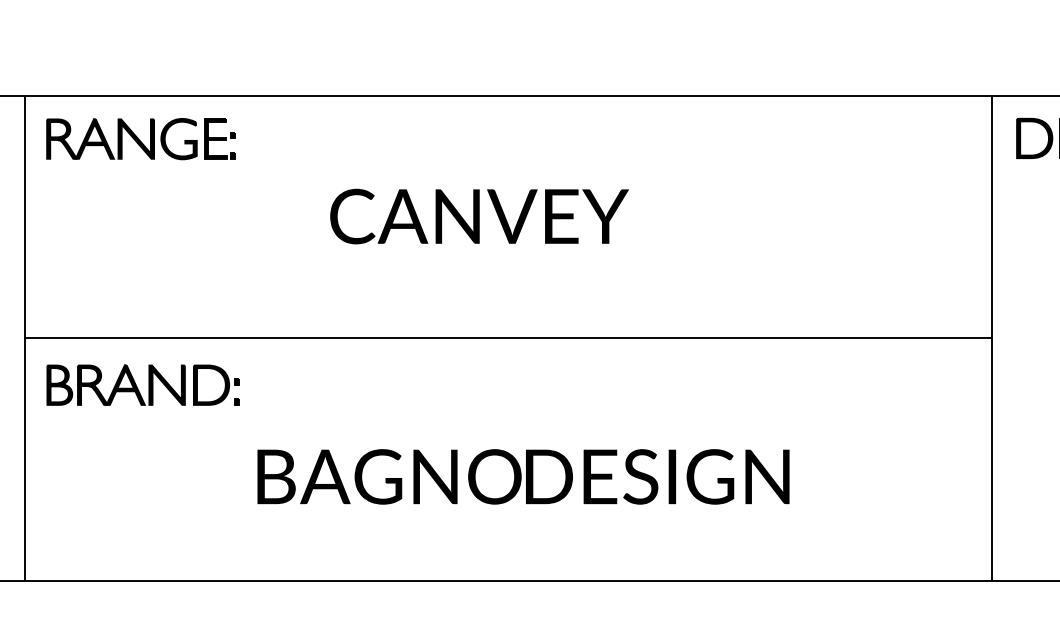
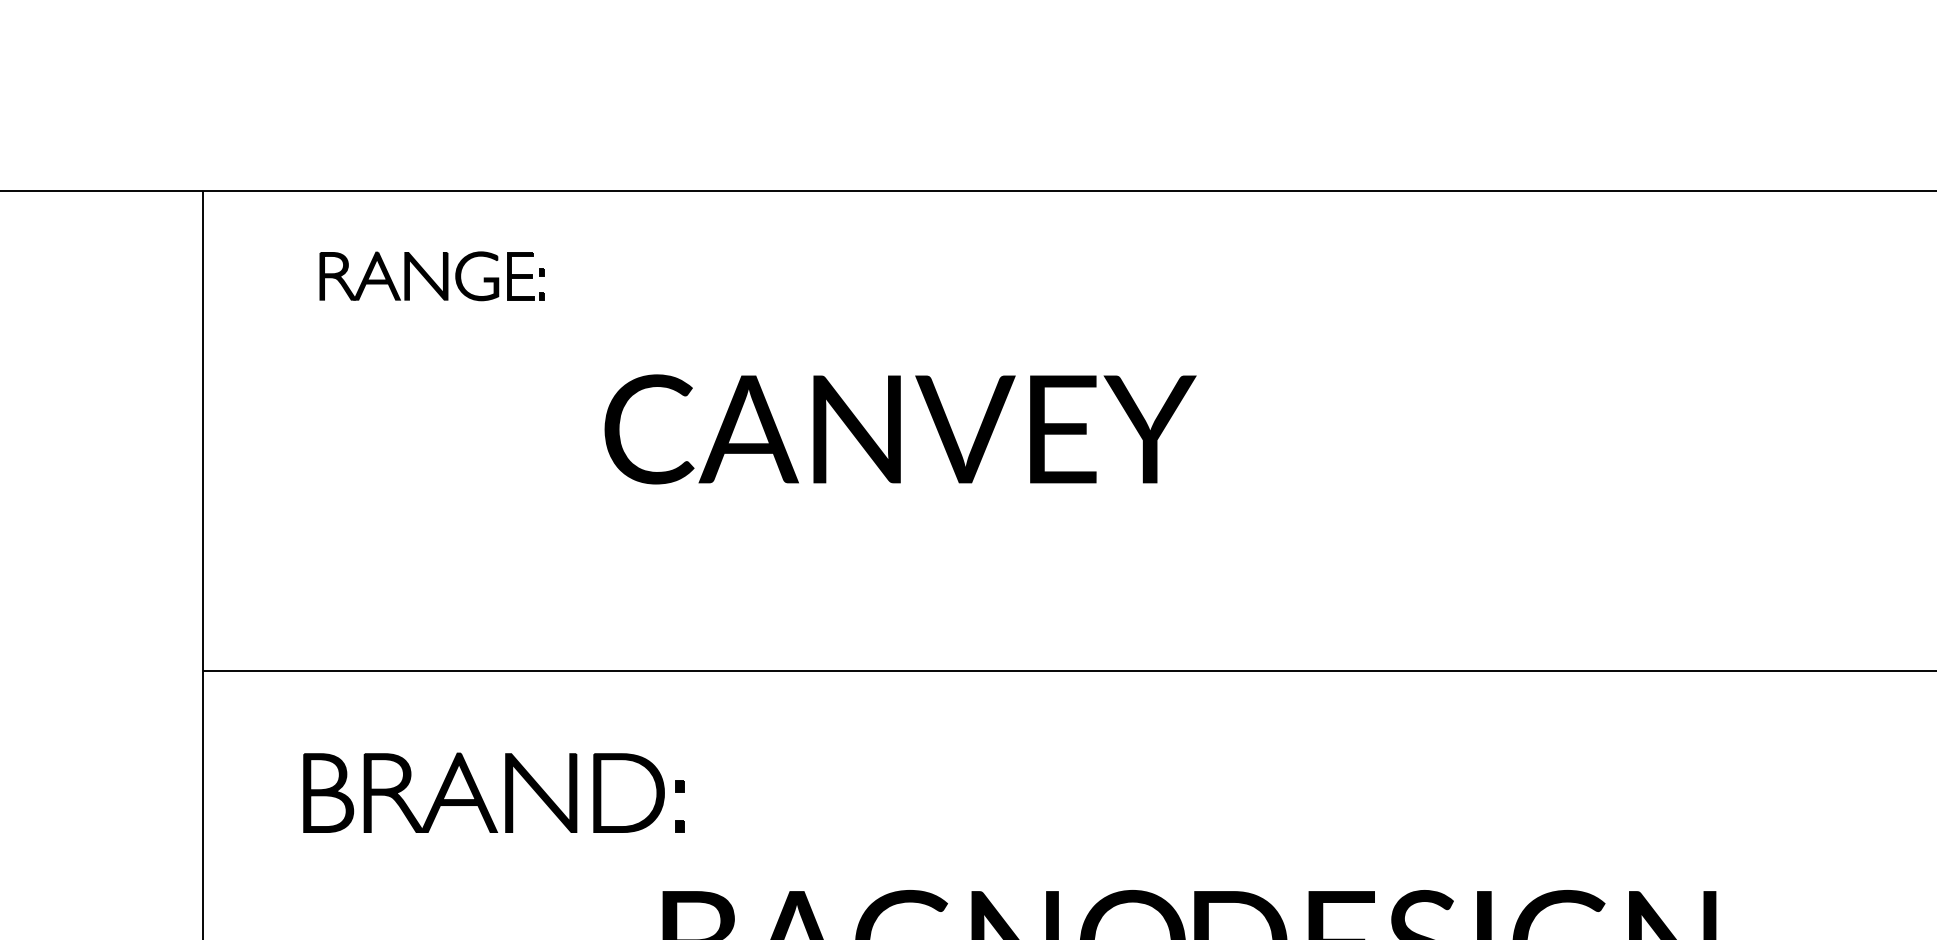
part: (140, 139) -> (431, 276), size x0.6
text: (479, 216) -> (900, 429), moved
part: (142, 384) -> (492, 791), moved

